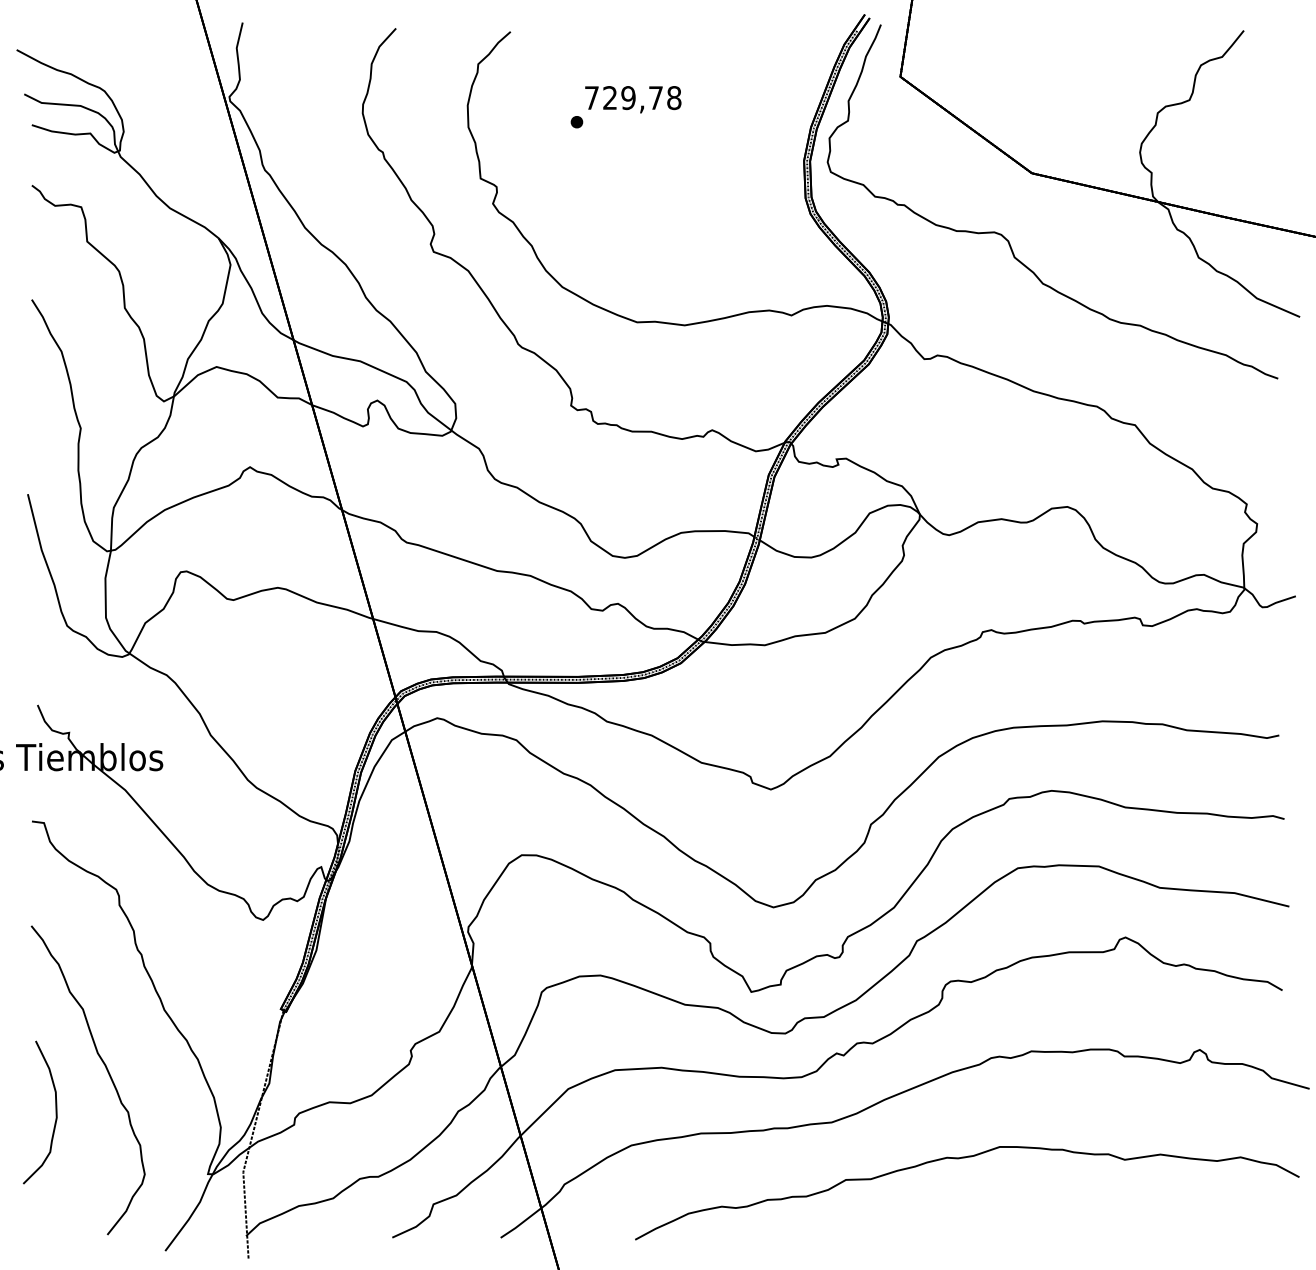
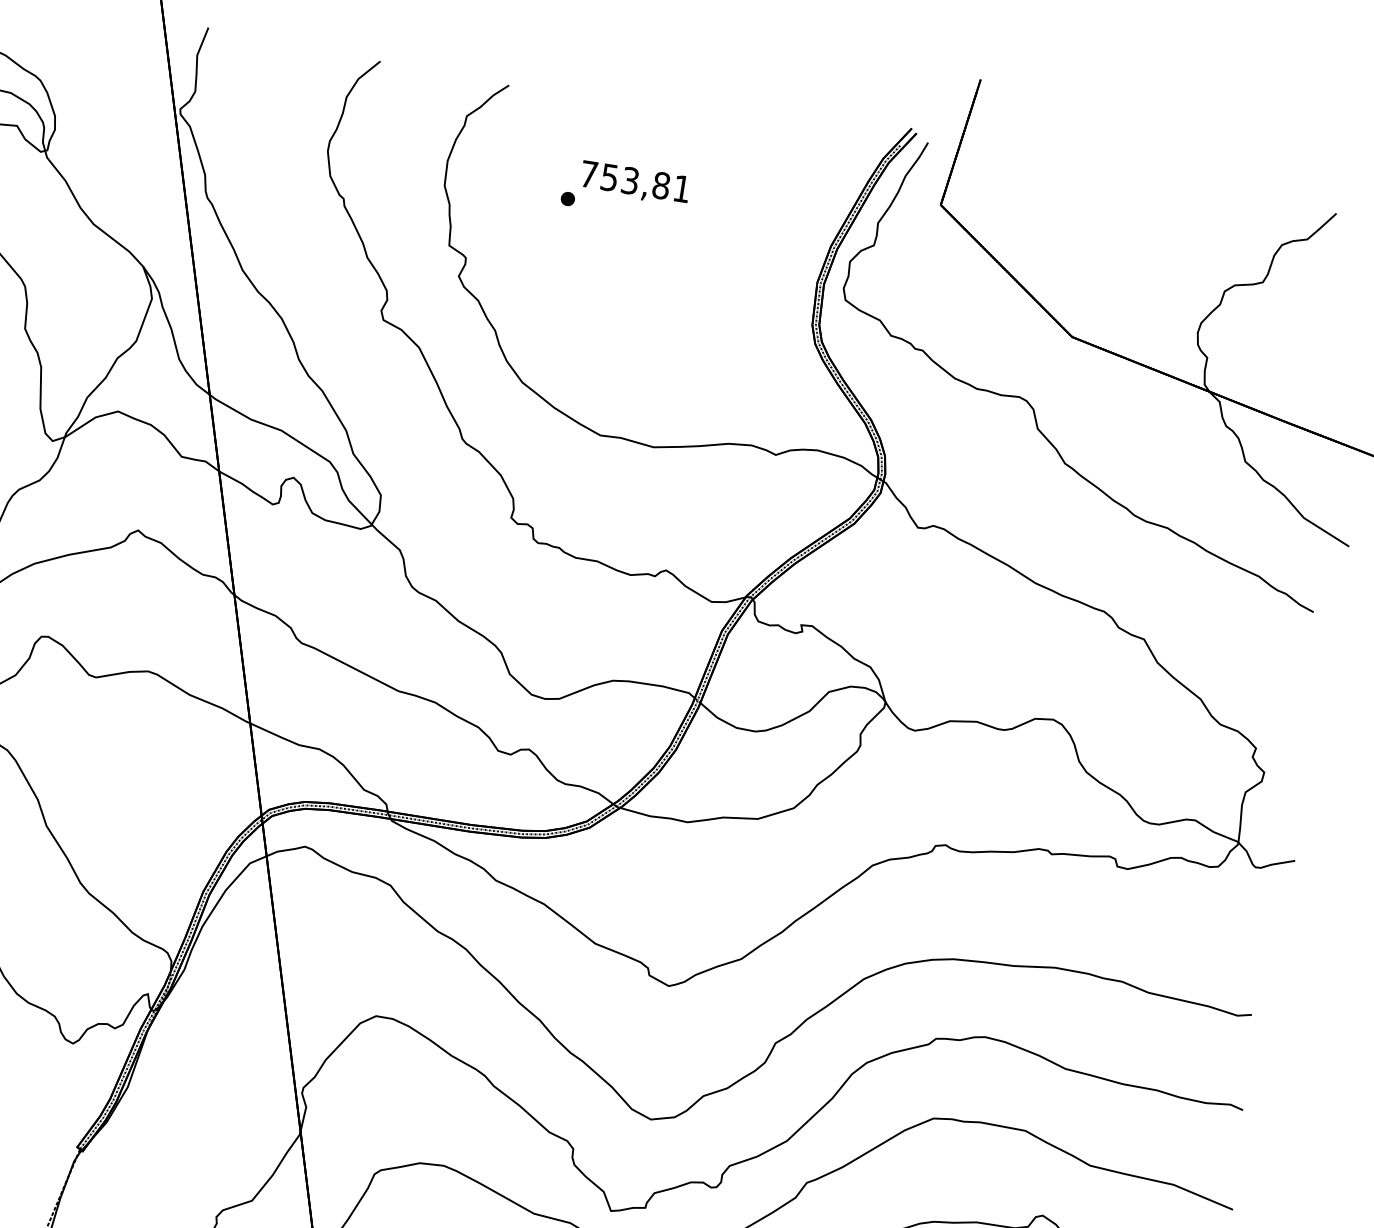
text: (642, 98) -> (646, 183), 729,78 -> 753,81

